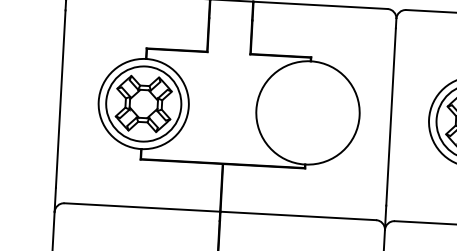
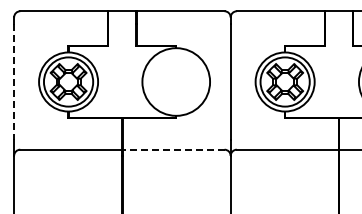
line: (61, 100) -> (14, 82), solid -> dashed
line: (298, 215) -> (173, 149), solid -> dashed

